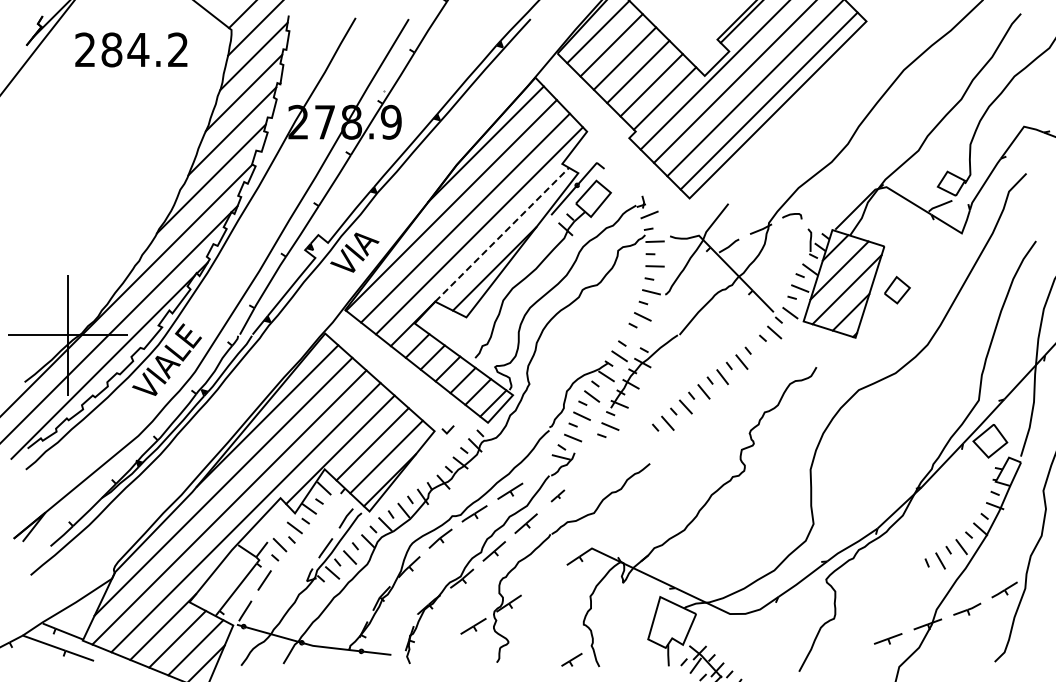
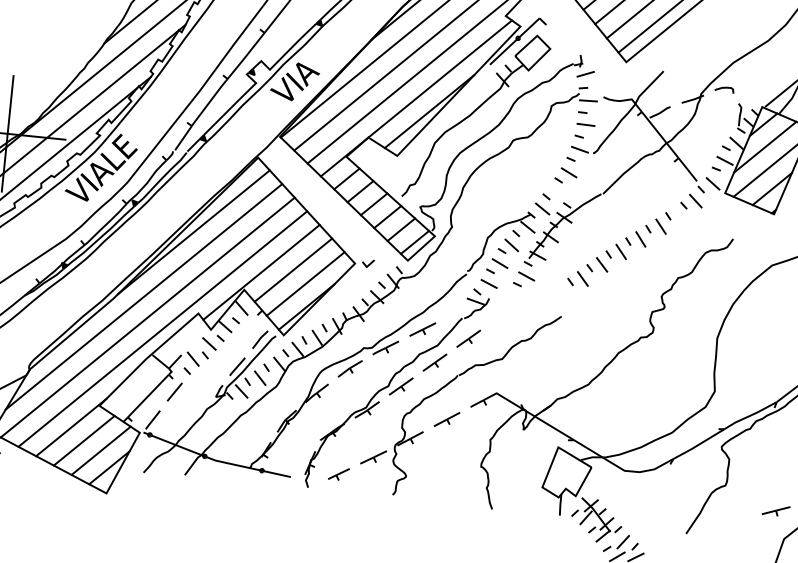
line: (502, 234) -> (440, 78), dashed -> solid
part: (557, 495) -> (468, 338), size x1.67
part: (544, 580) -> (447, 419), added
part: (571, 659) -> (338, 473), moved

